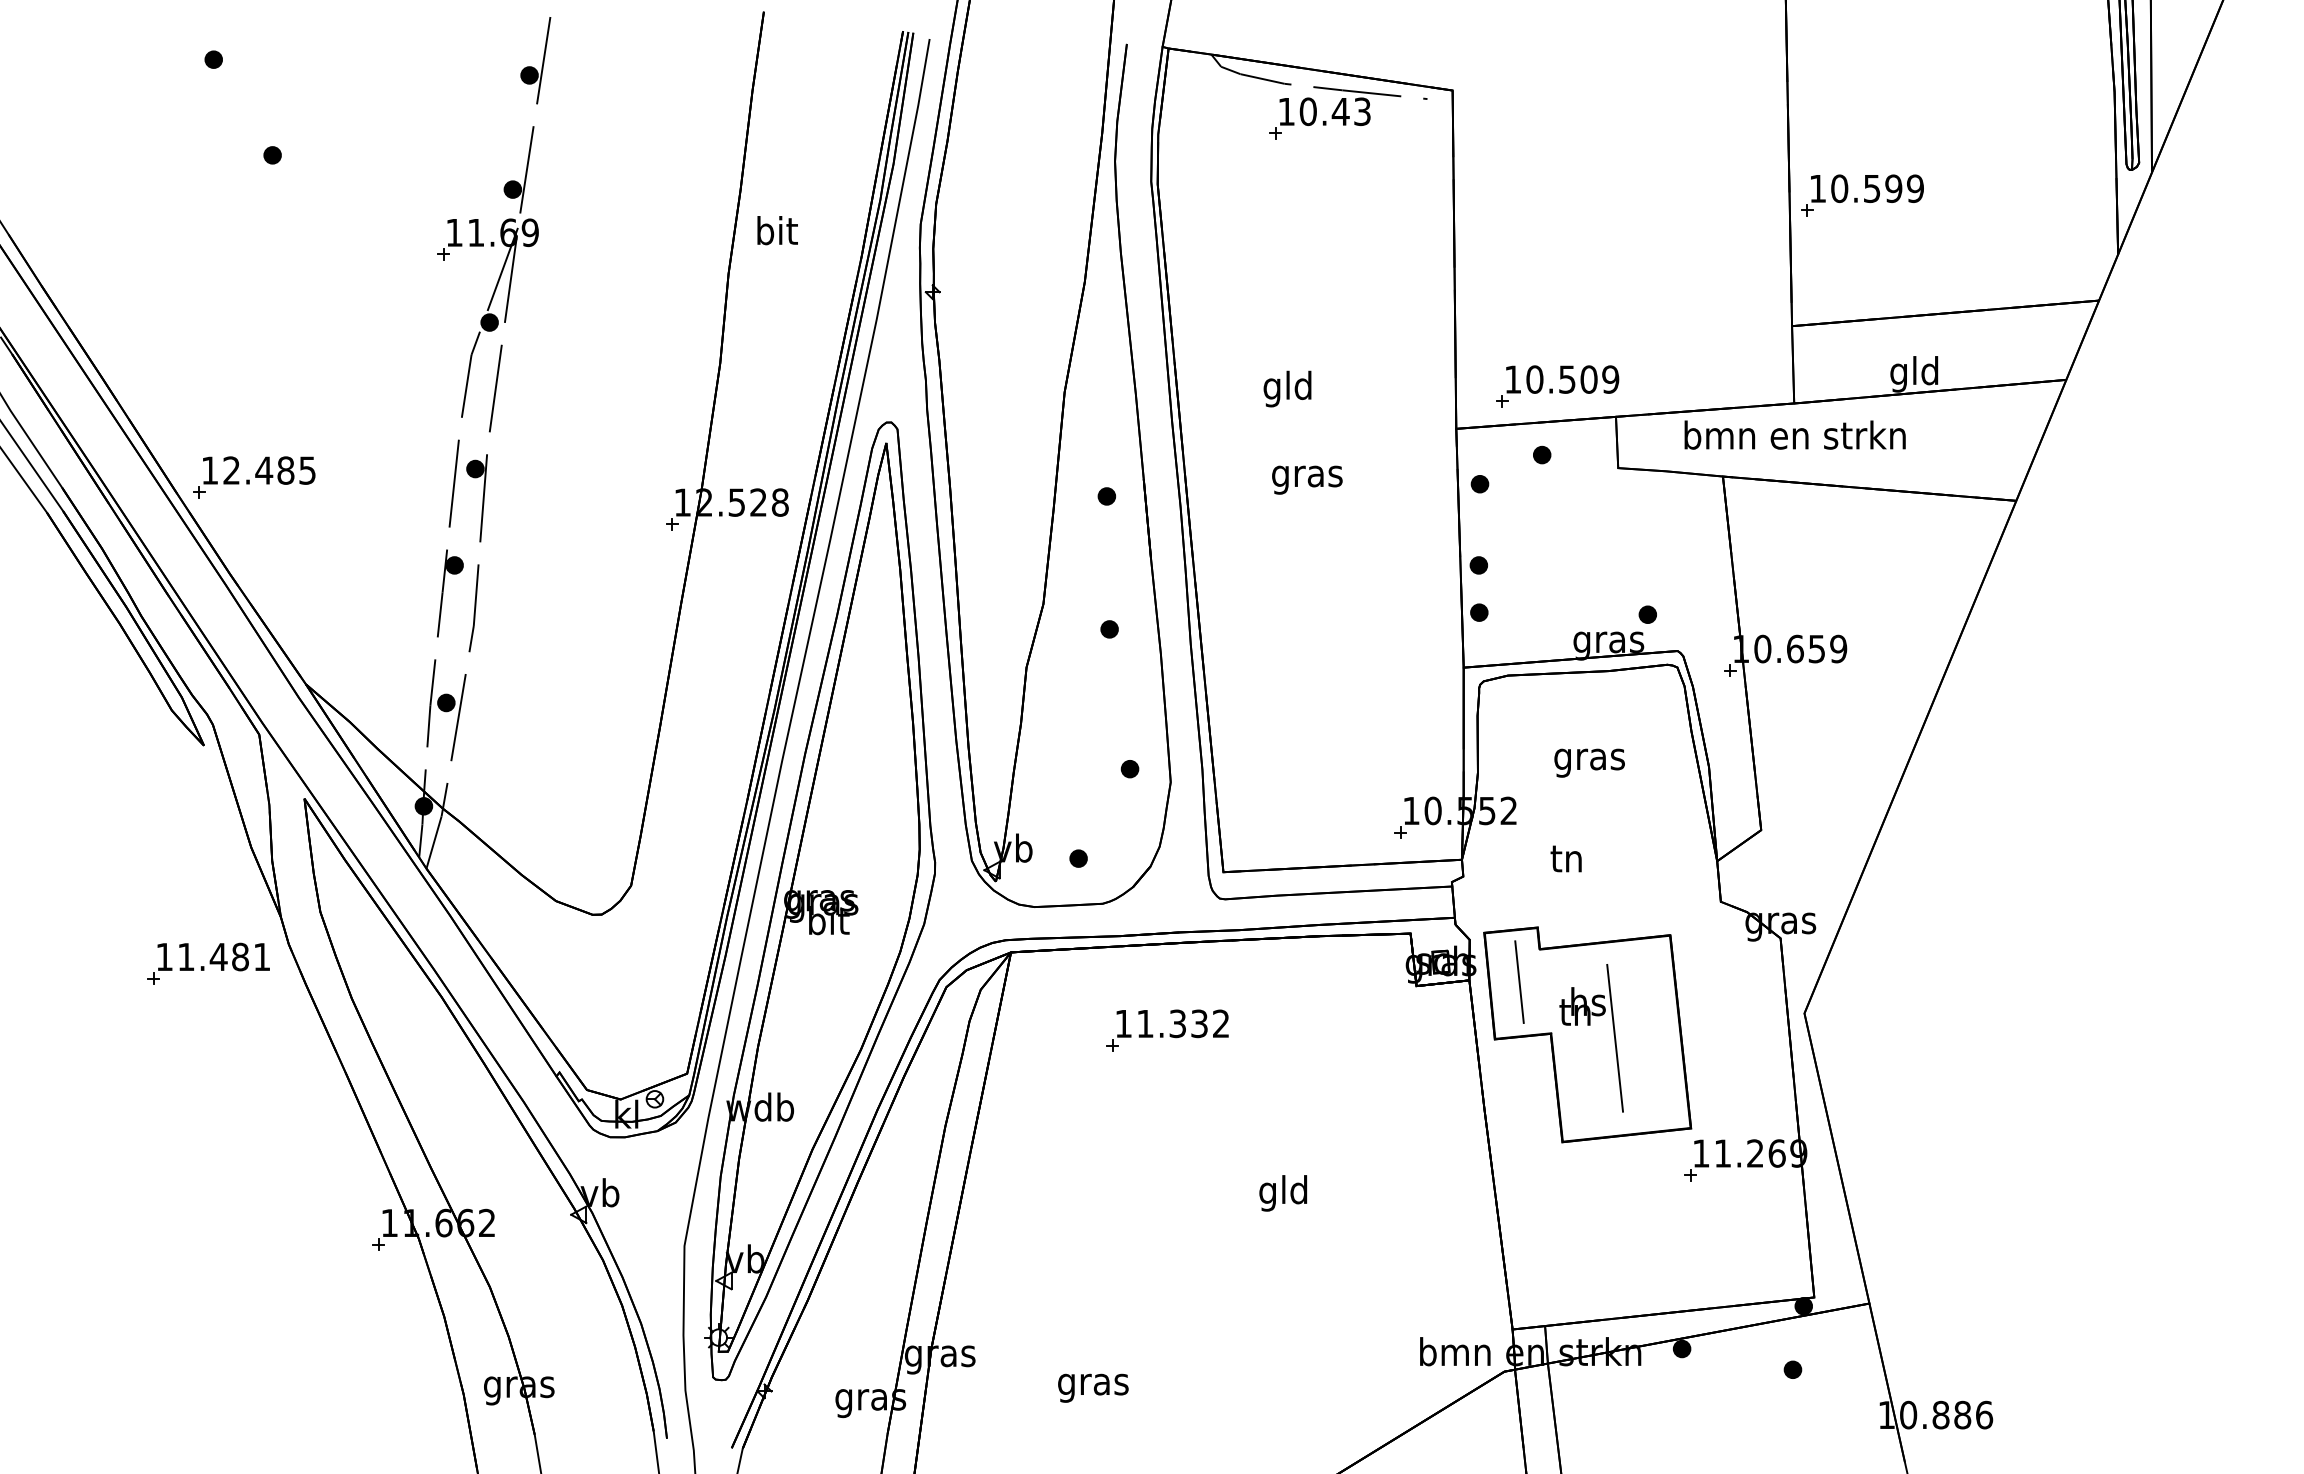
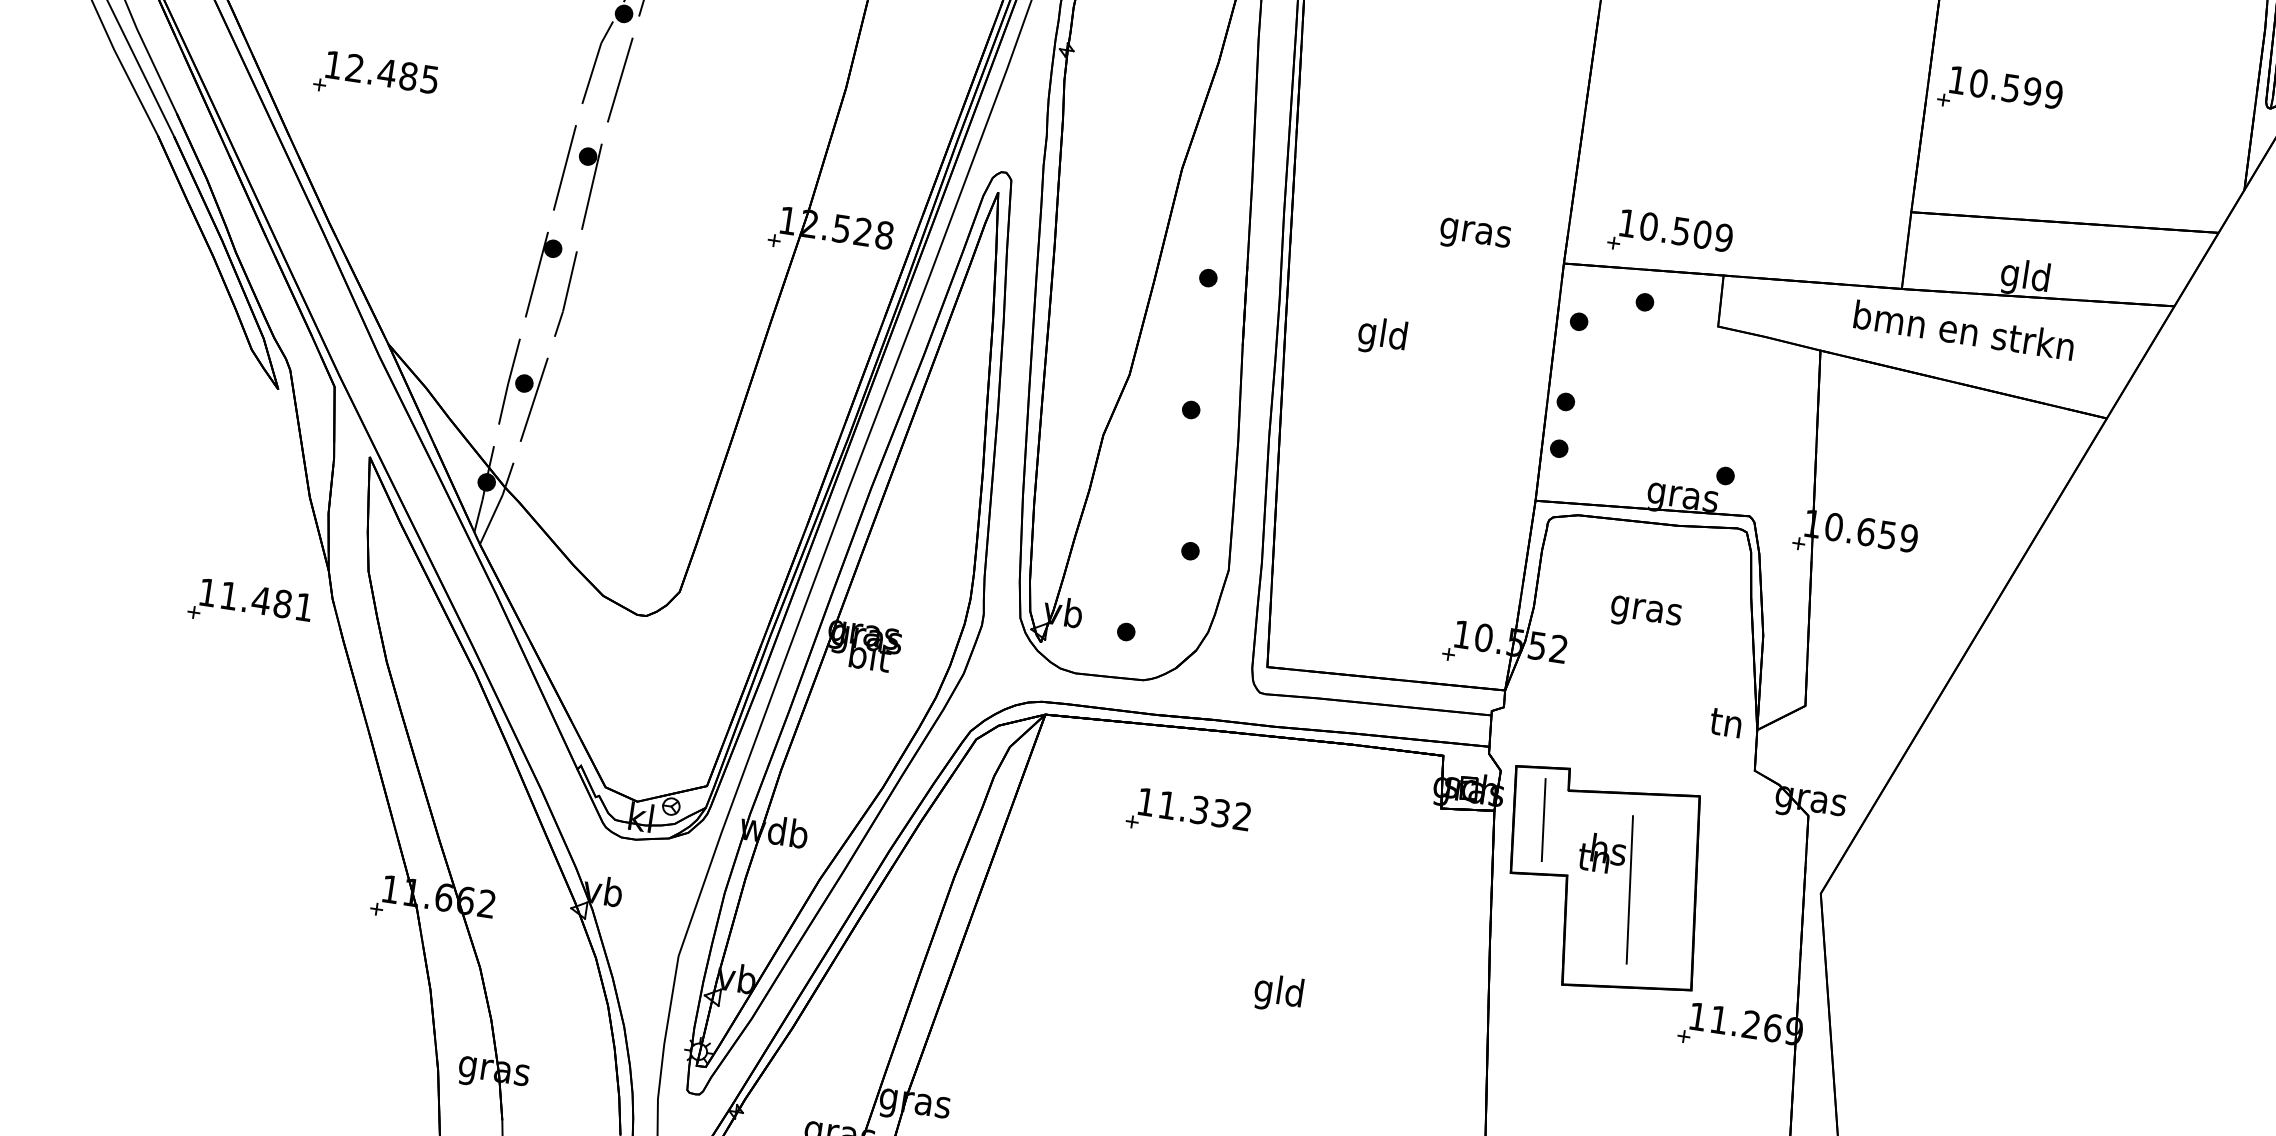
text: (1287, 388) -> (1382, 335), moved
text: (1794, 434) -> (1963, 329), moved
part: (254, 477) -> (376, 78), moved
text: (1307, 479) -> (1475, 235), moved
text: (1565, 858) -> (1725, 722), moved

